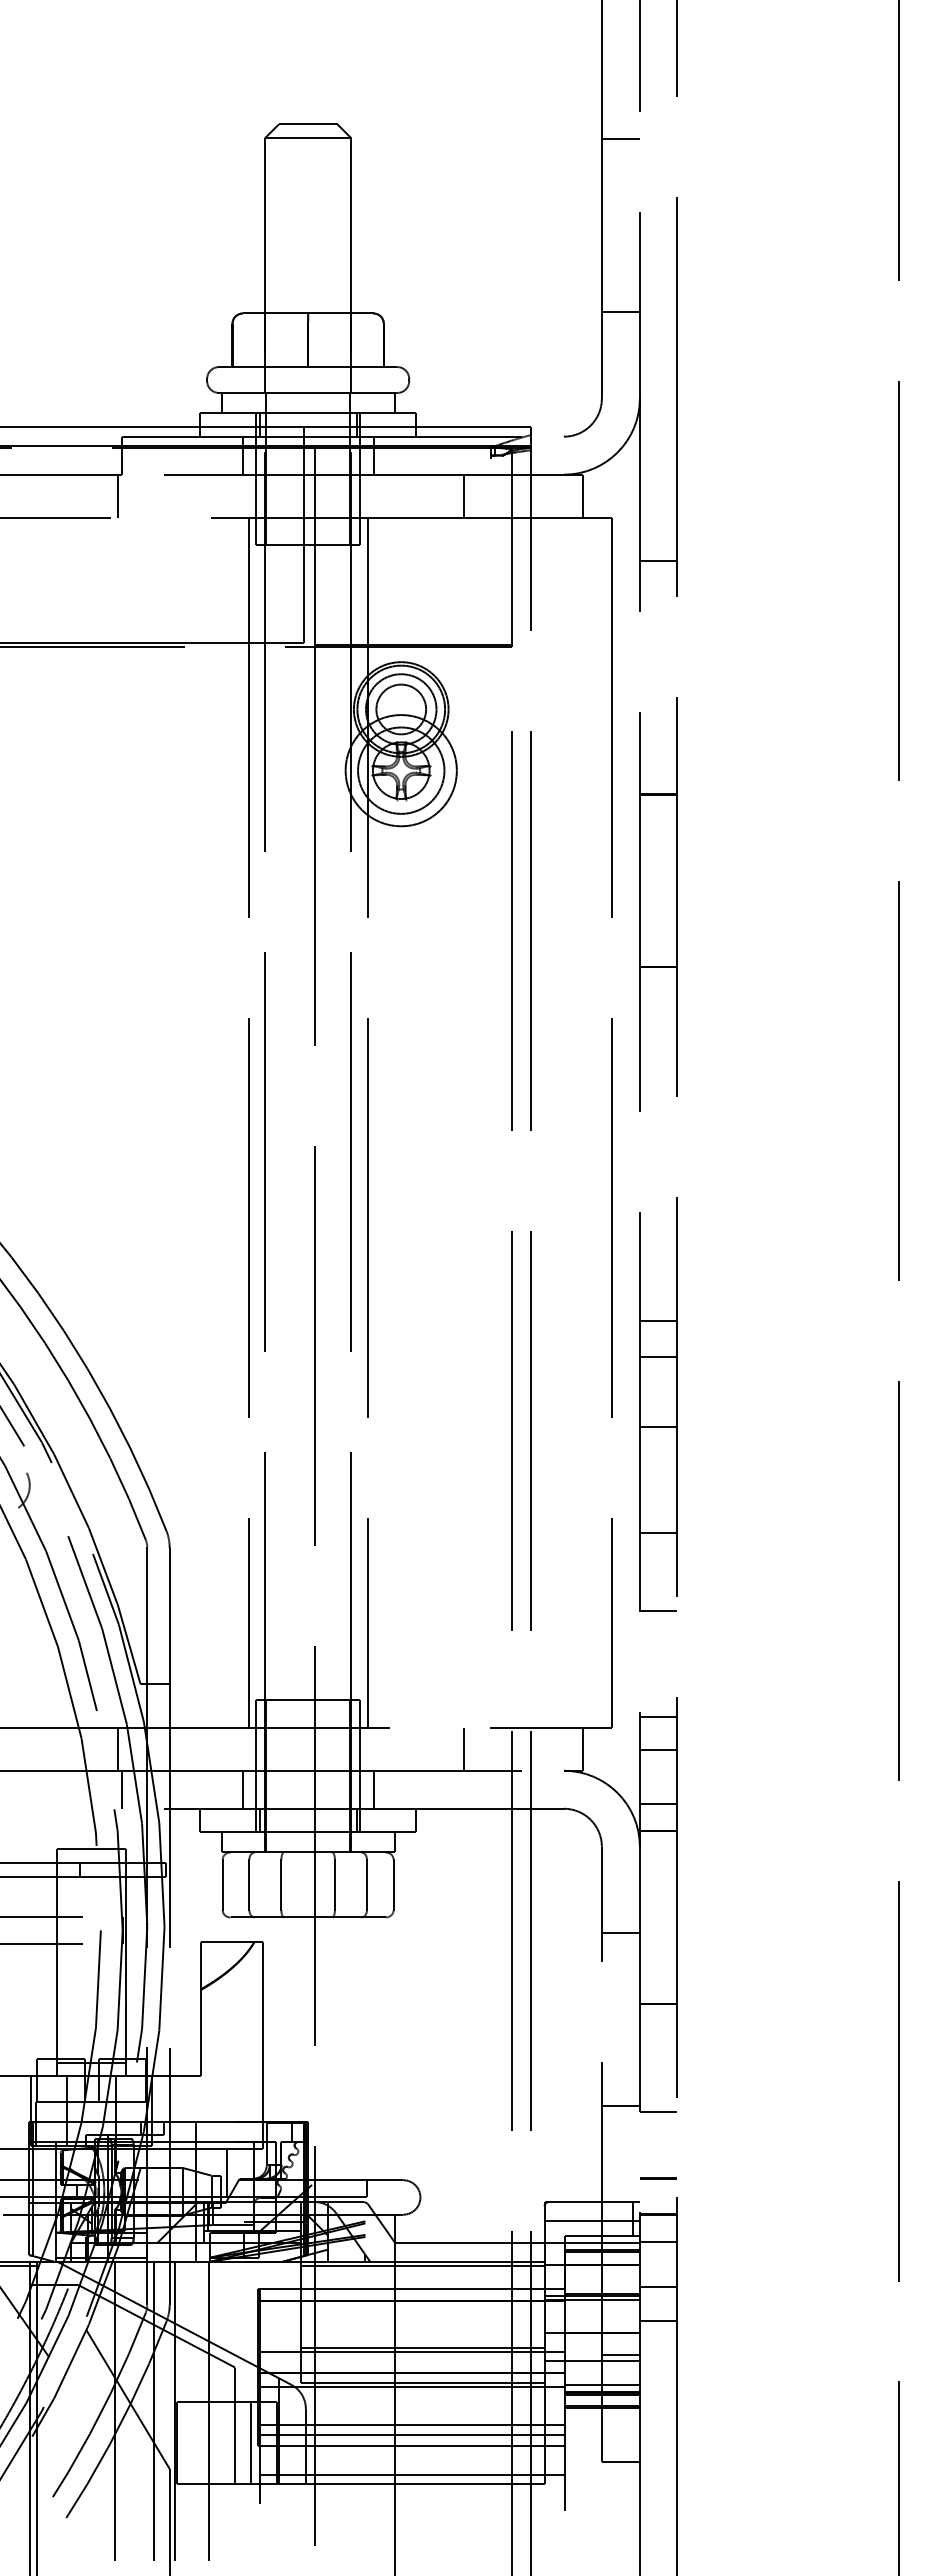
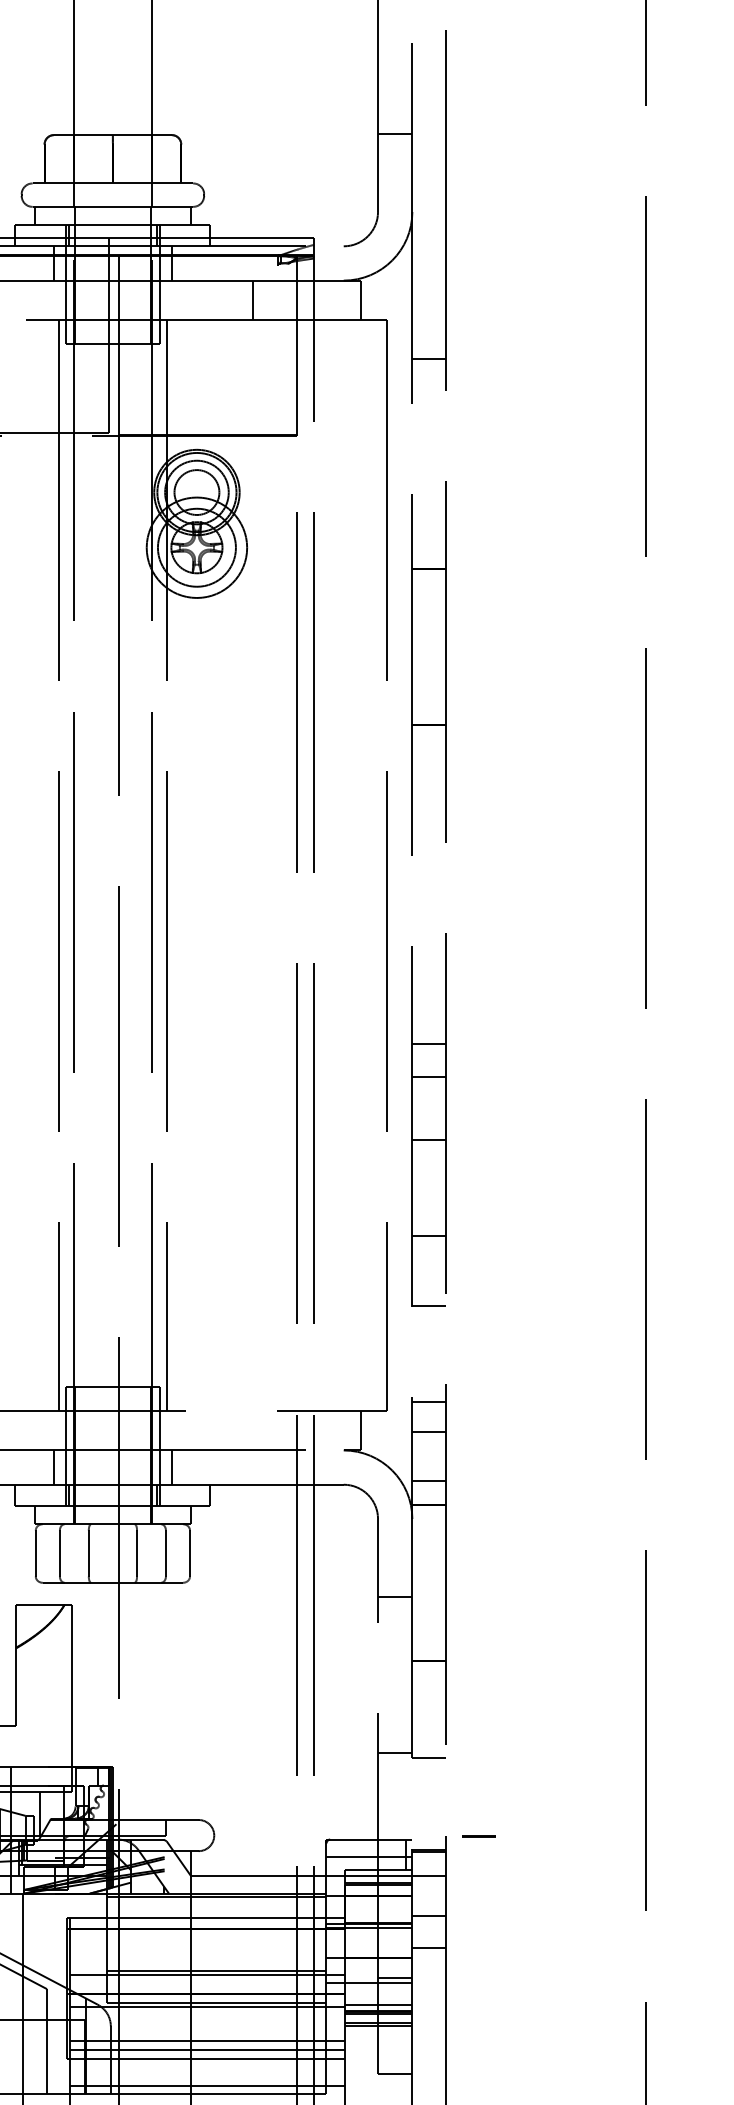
line: (463, 1748) -> (253, 1430), removed
line: (658, 2178) -> (478, 1836), moved
line: (251, 2442) -> (61, 2056), removed

